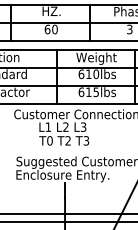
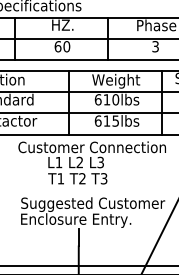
text: (49, 140) -> (60, 178), T0 -> T1

